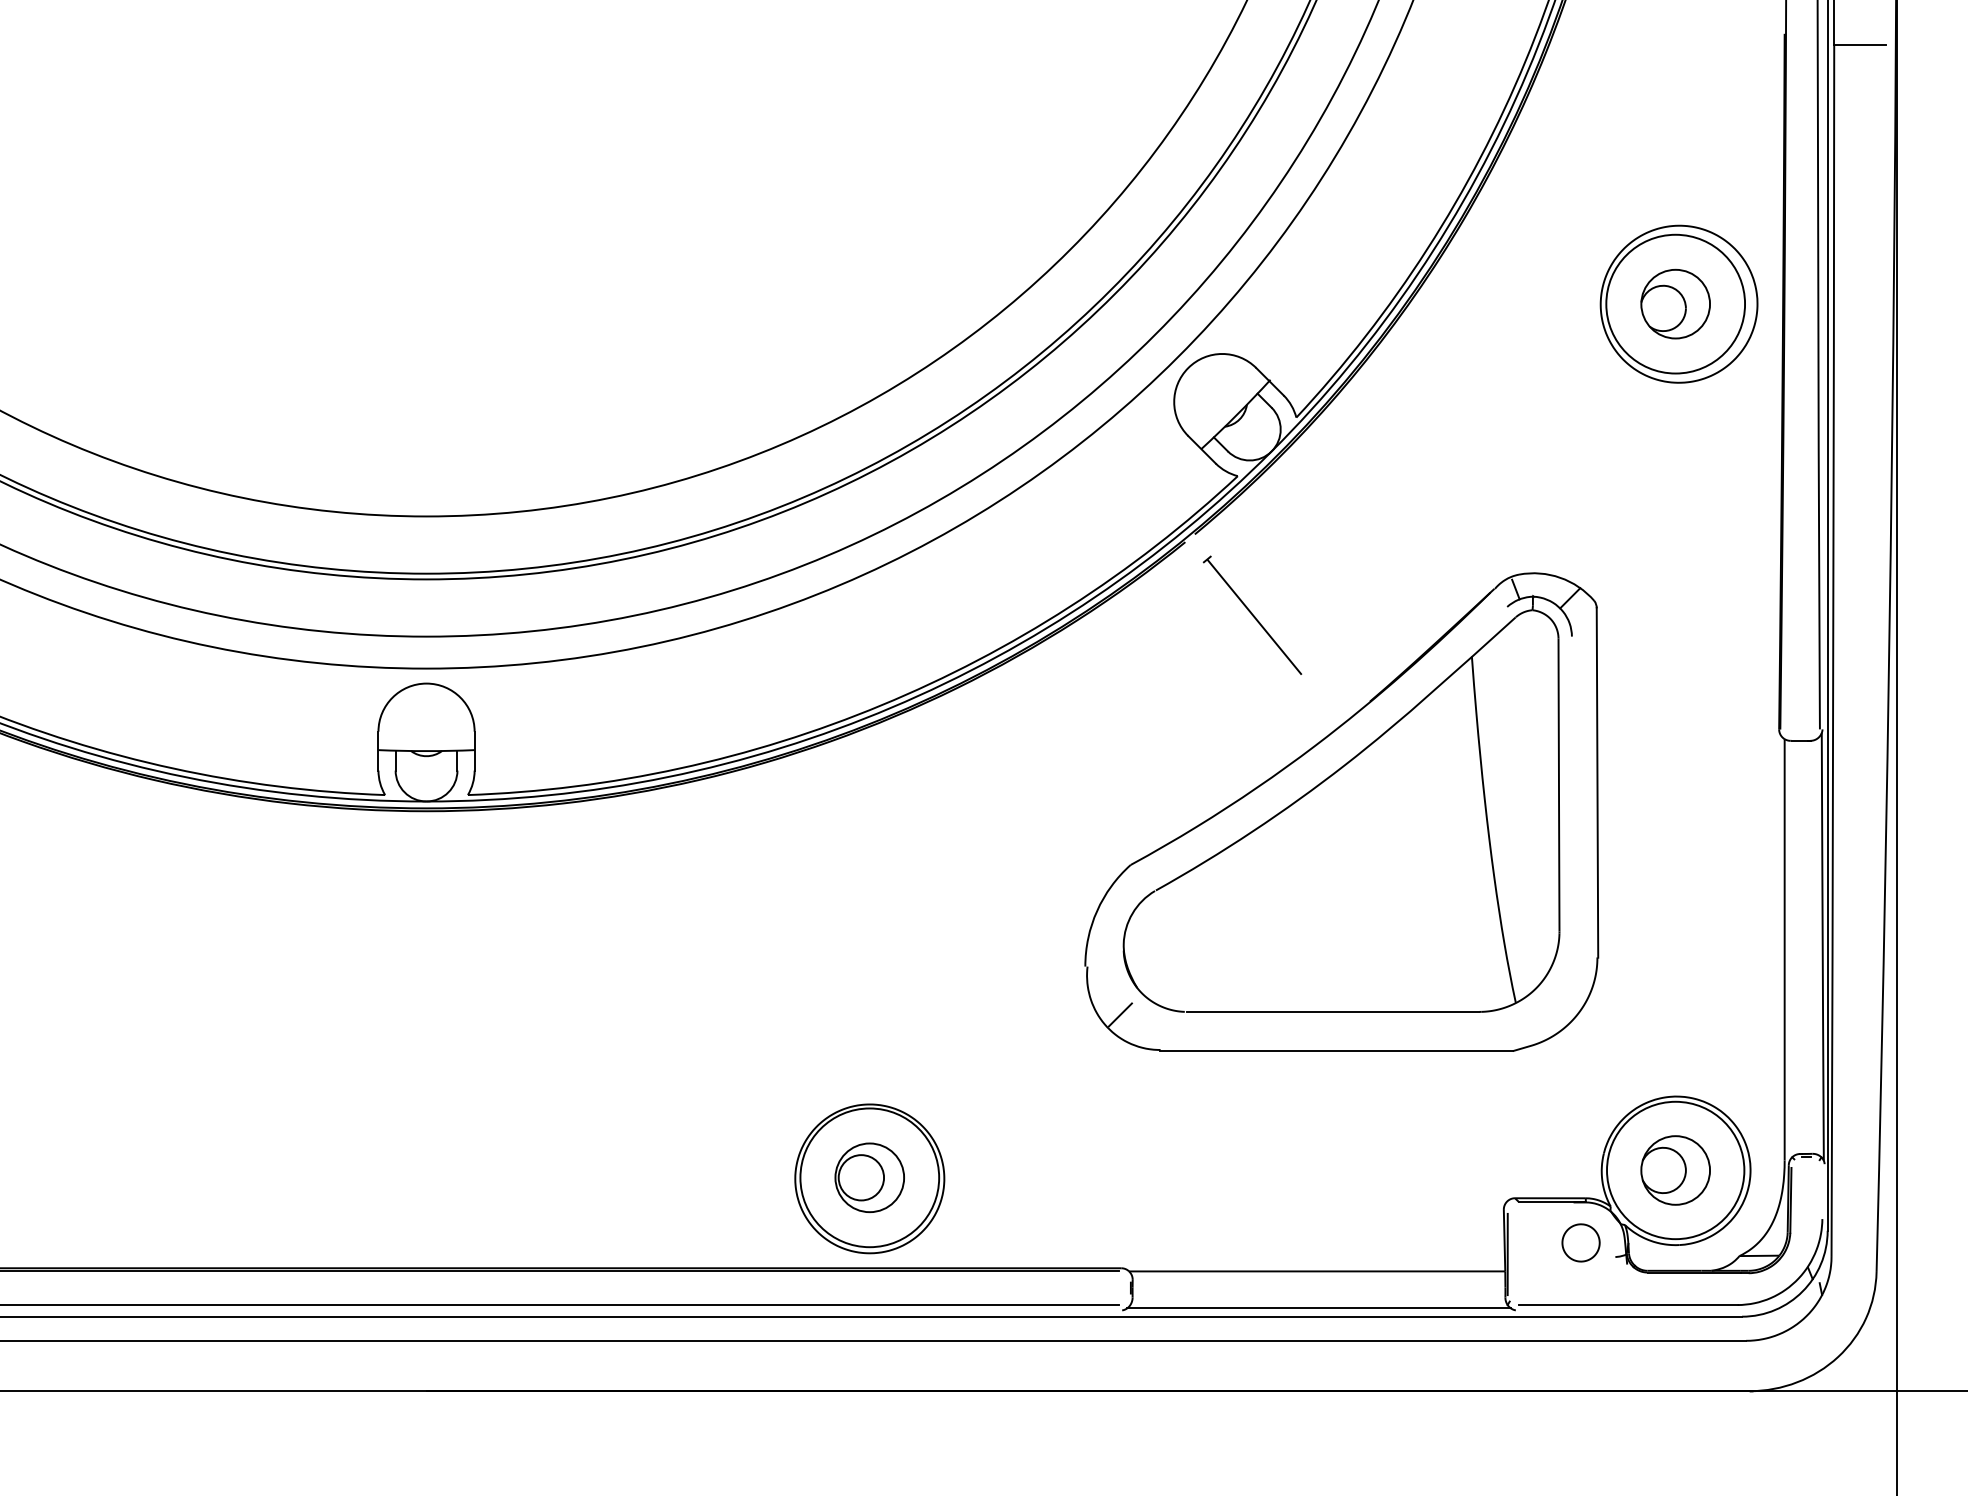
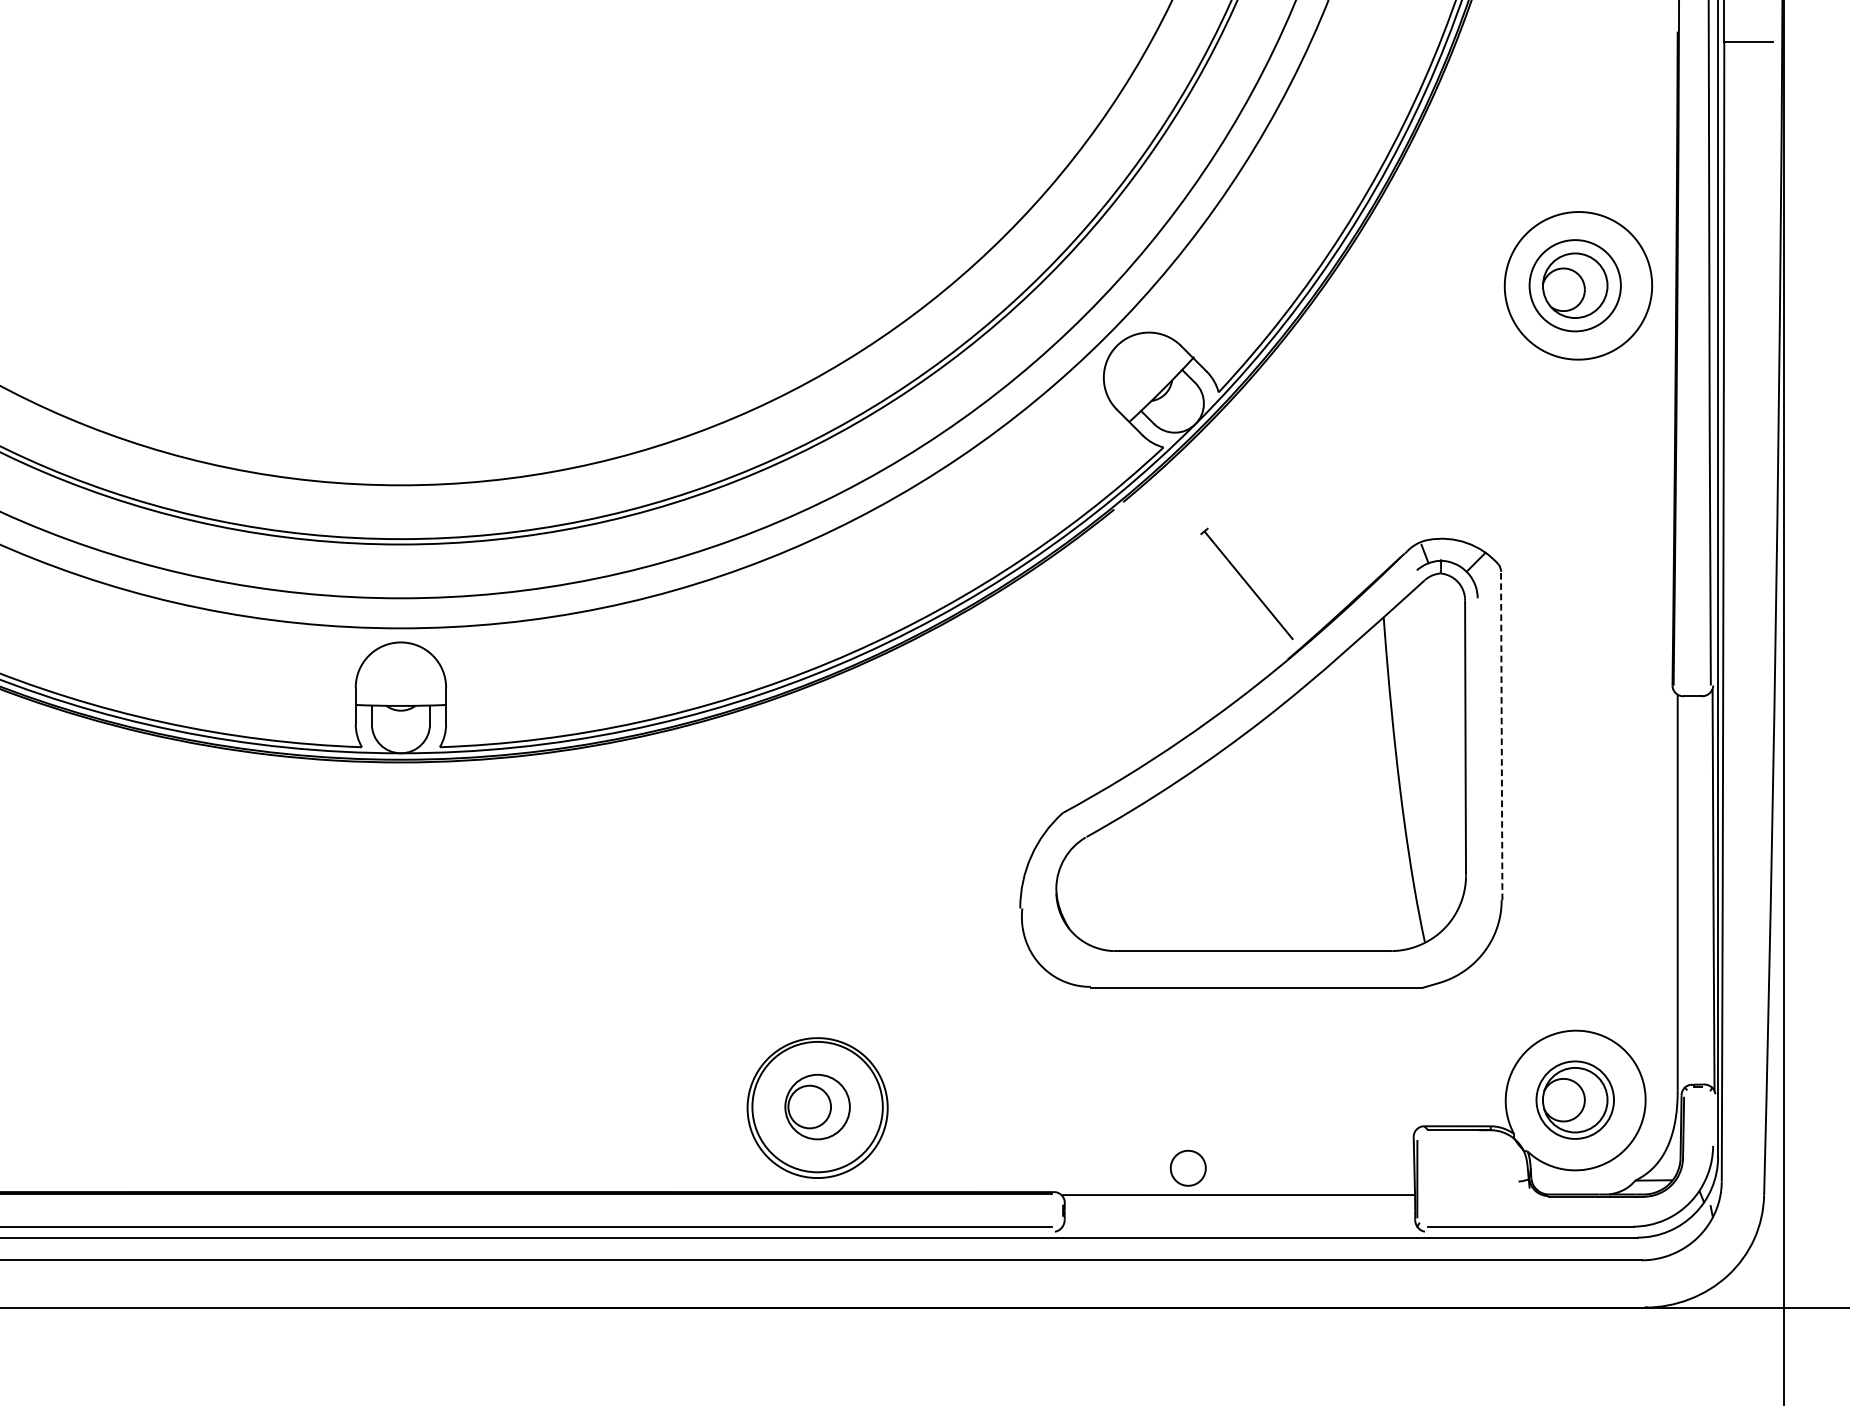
circle: (1675, 303) -> (1575, 285), size x0.7
part: (1252, 614) -> (1246, 583), moved
line: (1597, 782) -> (1501, 735), solid -> dashed
line: (1119, 1014) -> (1052, 953), removed
circle: (1675, 1170) -> (1575, 1100), size x0.6
part: (1580, 1242) -> (1187, 1167), moved
line: (1318, 1308) -> (1239, 1229), removed

